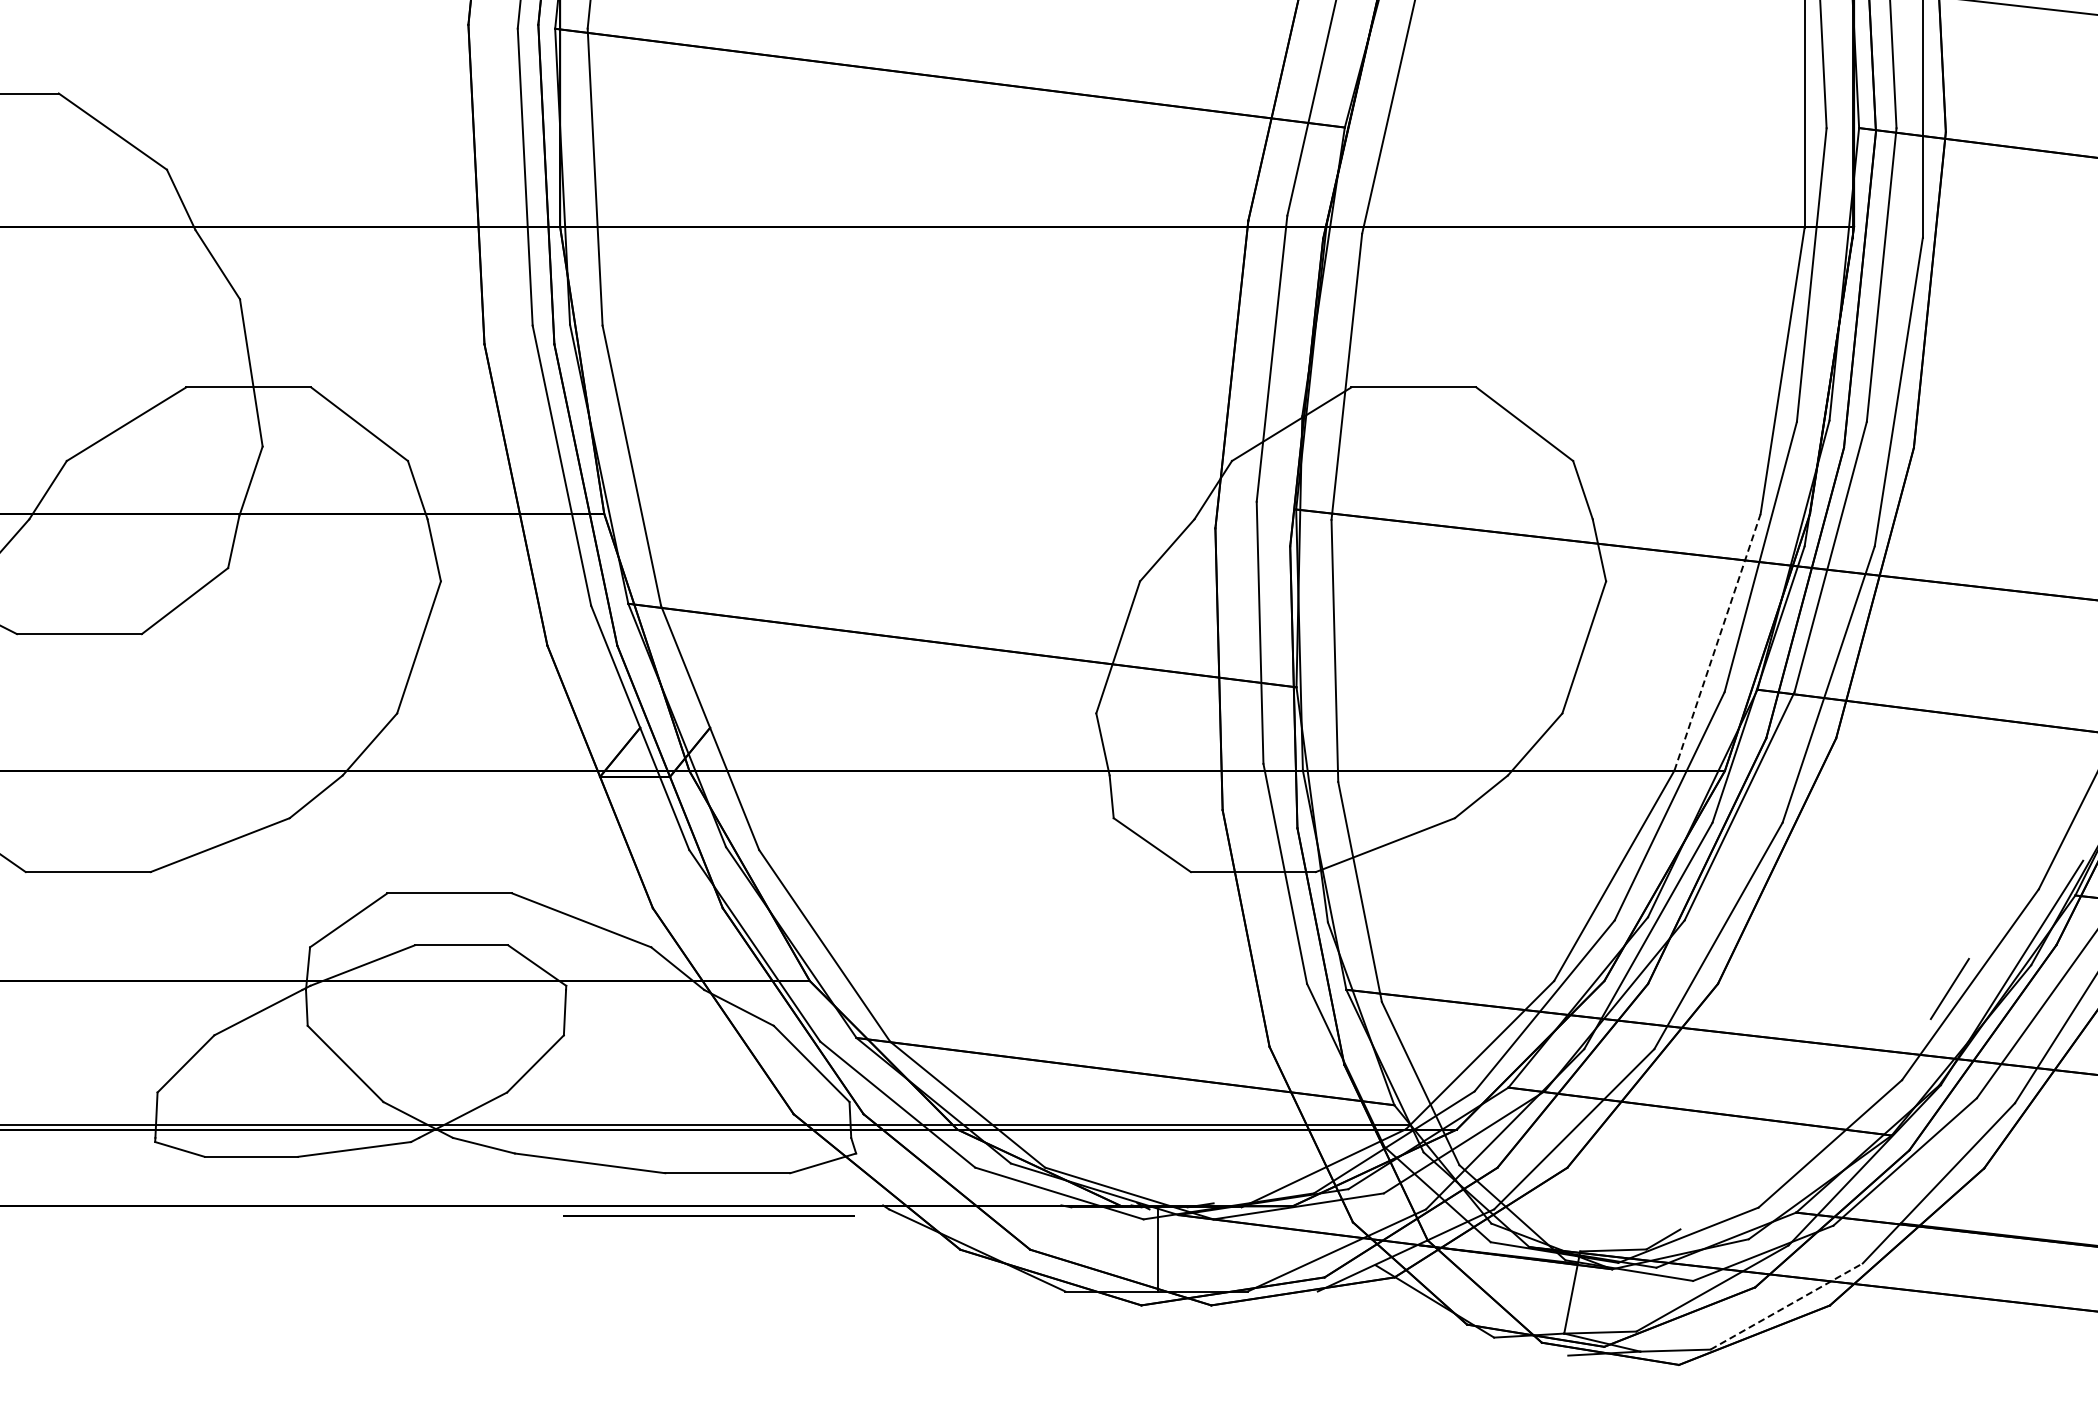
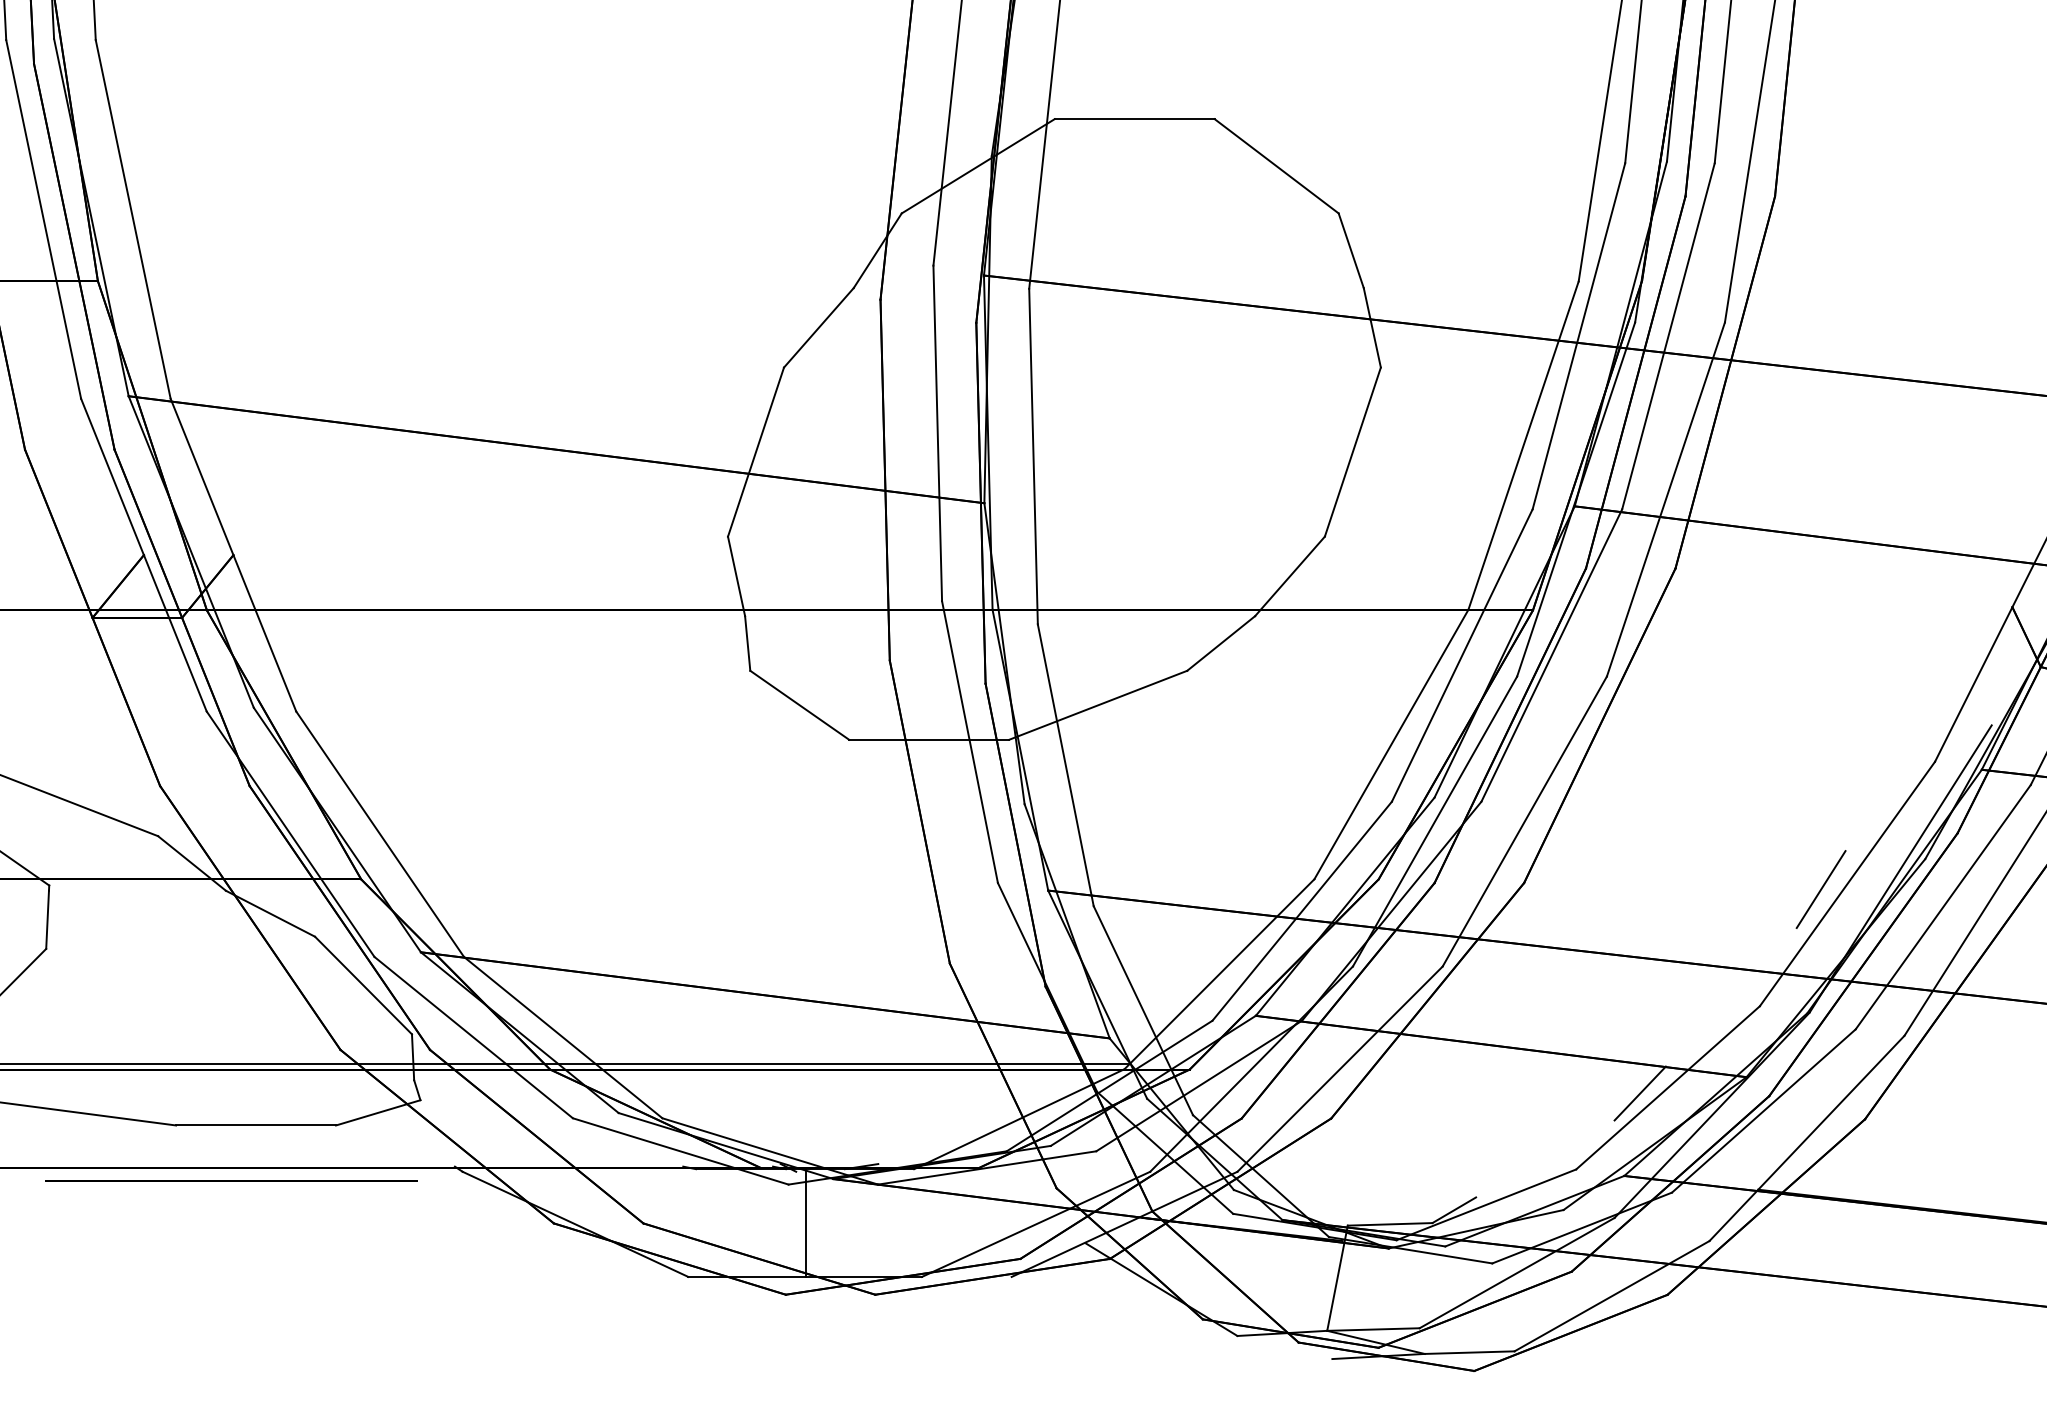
line: (1717, 641) -> (1523, 444), dashed -> solid
line: (1808, 1148) -> (1640, 1093), added
line: (1787, 1306) -> (1613, 1296), dashed -> solid

